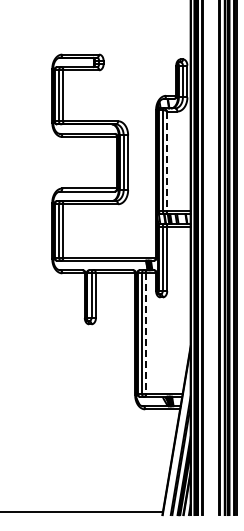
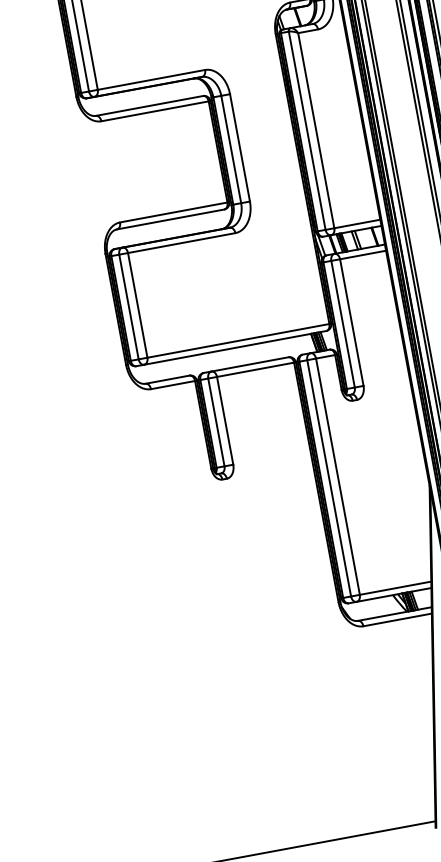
line: (167, 161) -> (316, 131), dashed -> solid
line: (146, 333) -> (338, 476), dashed -> solid

